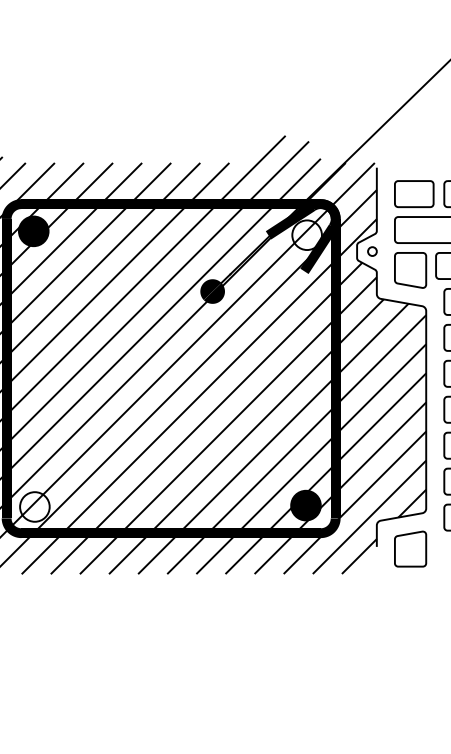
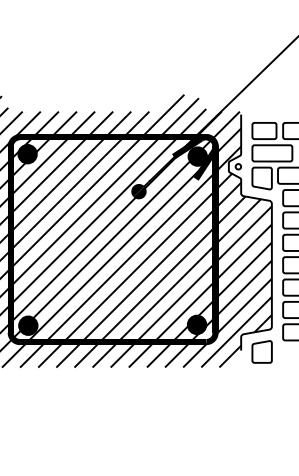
fill: (306, 235) -> (197, 156), added
fill: (35, 506) -> (28, 325), added

